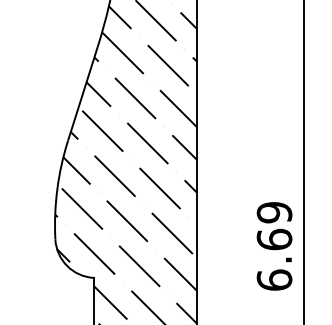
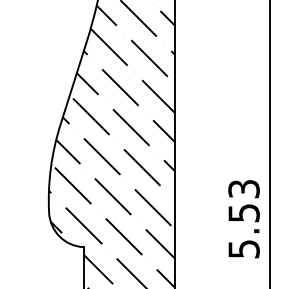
text: (273, 245) -> (243, 218), 6.69 -> 5.53

